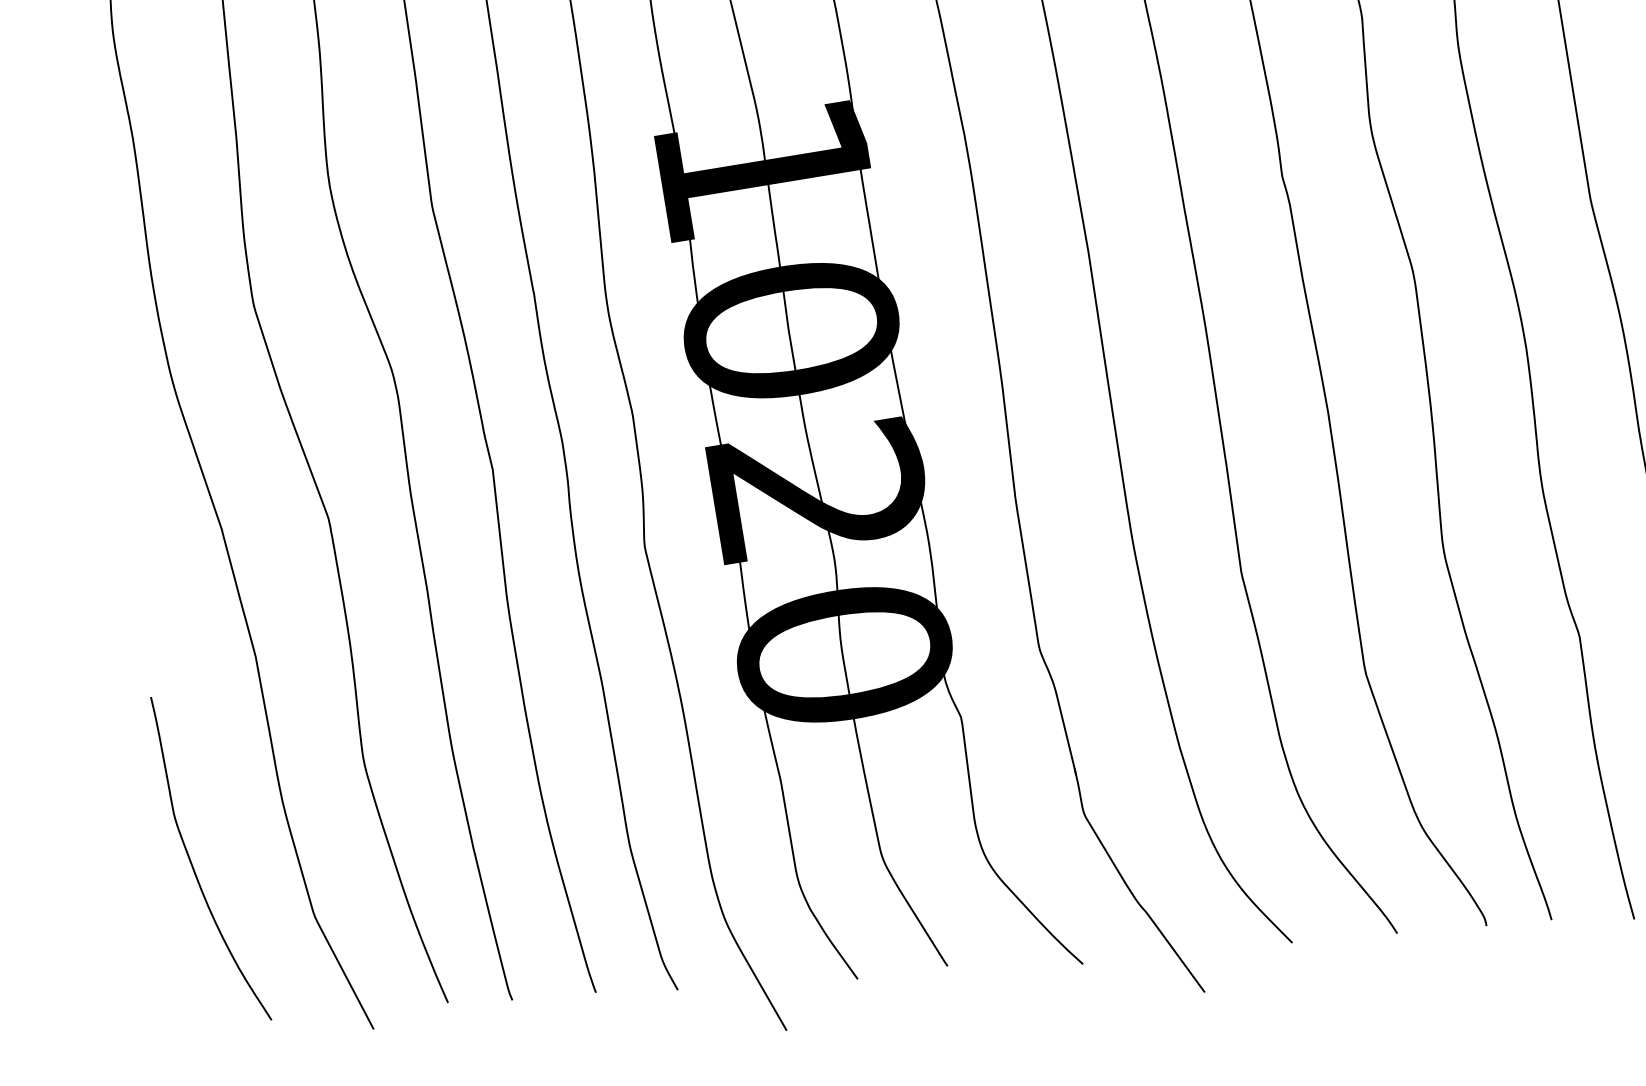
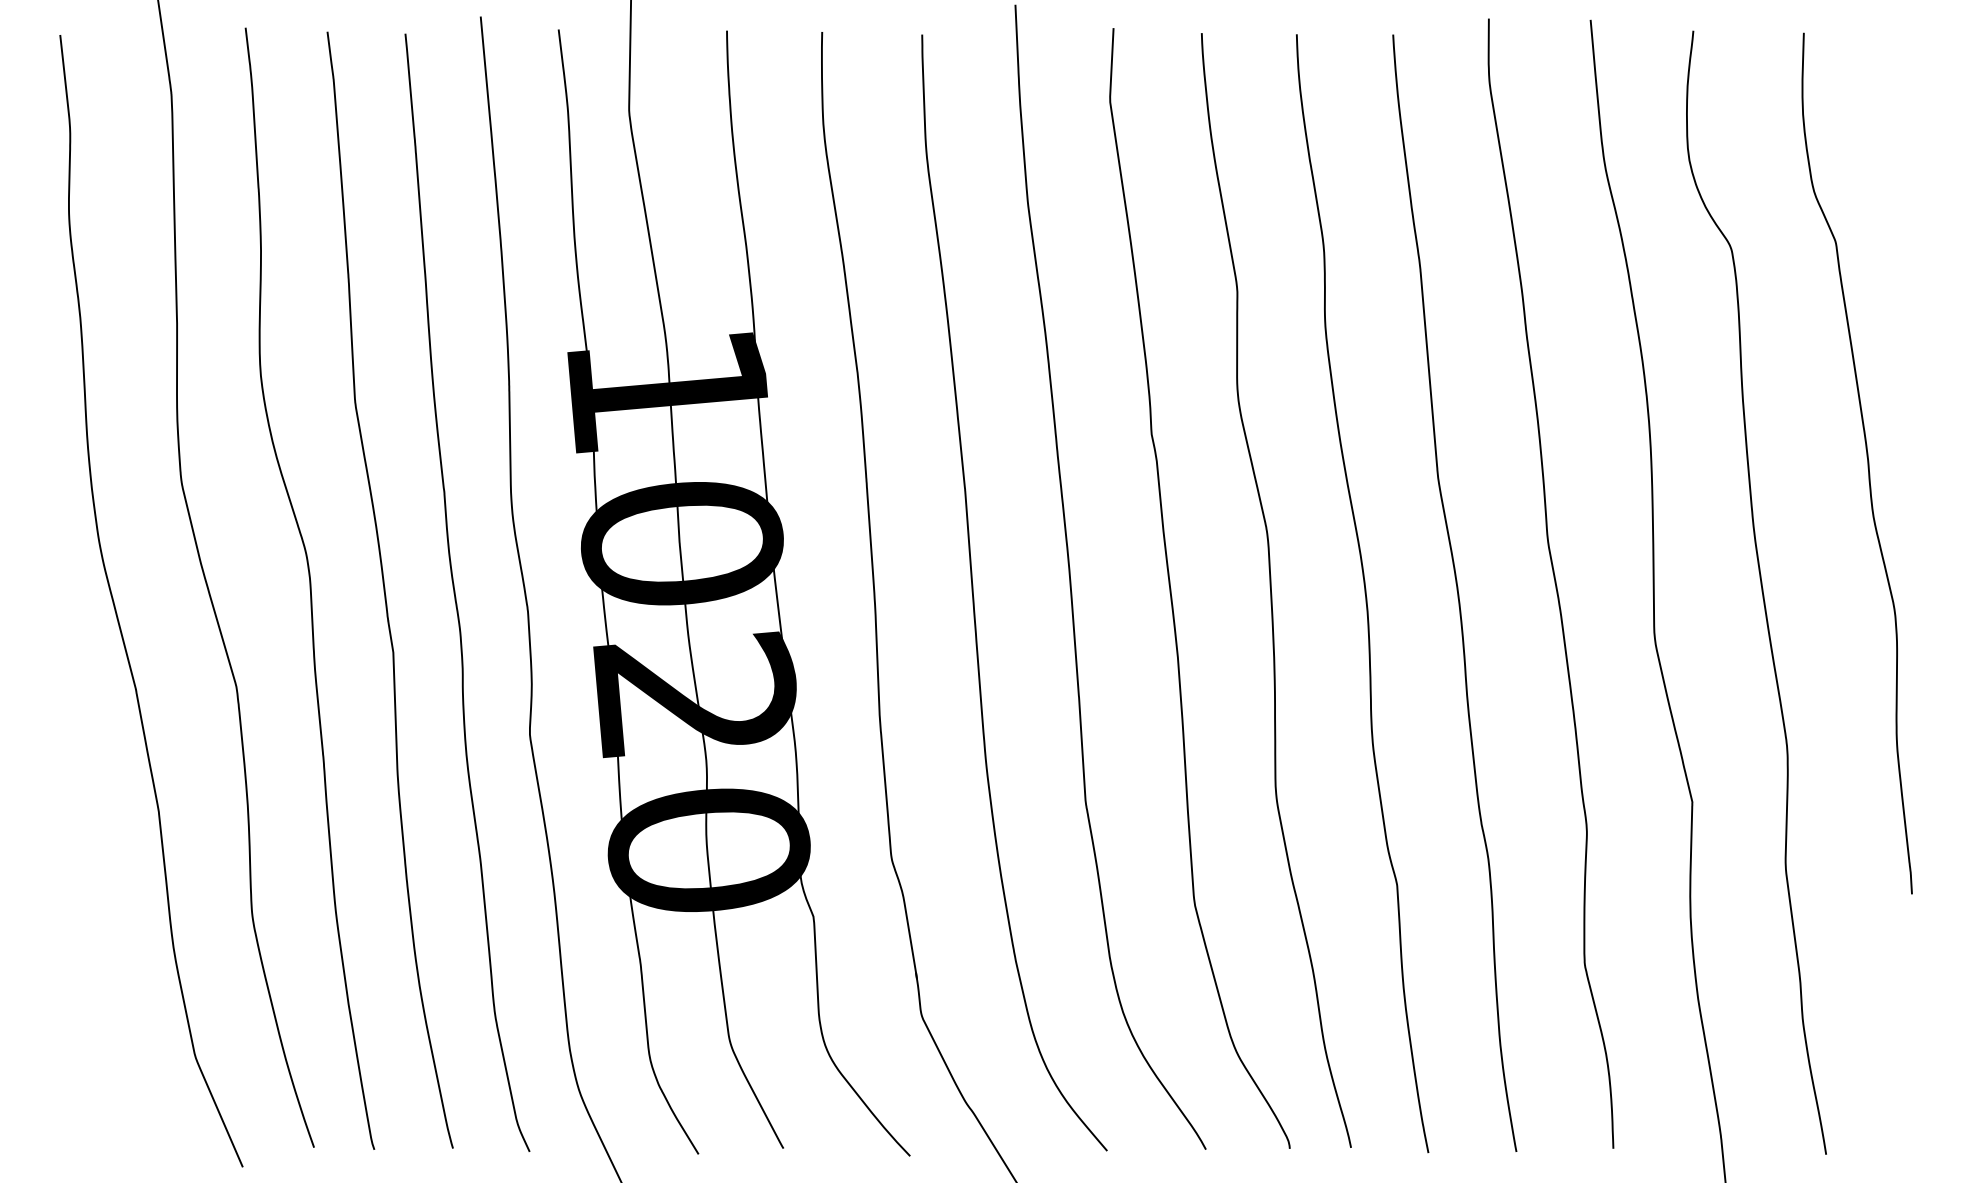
curve: (192, 864) -> (85, 1000), removed

